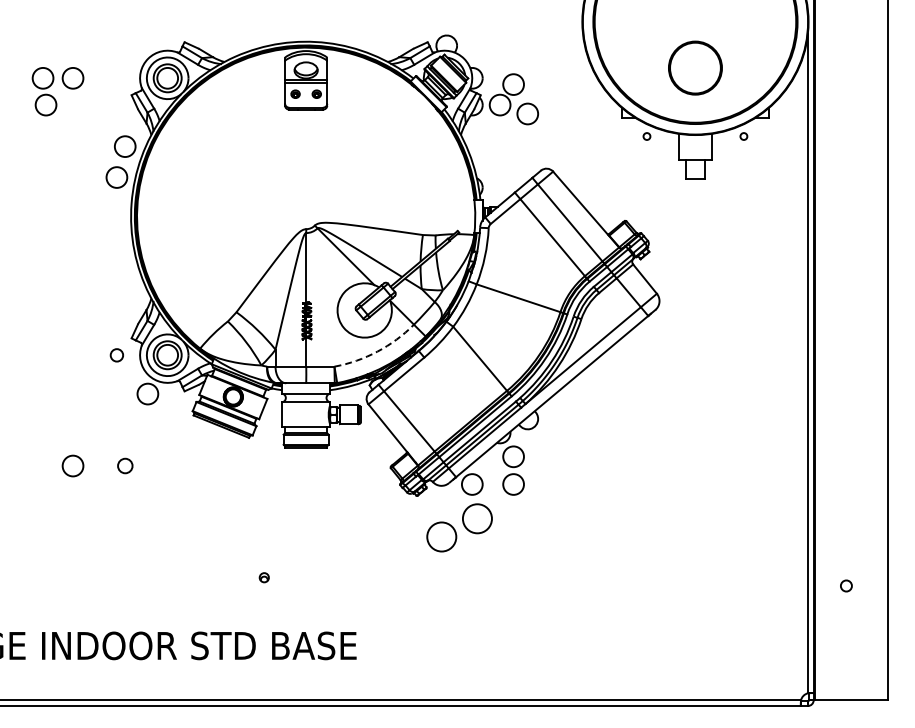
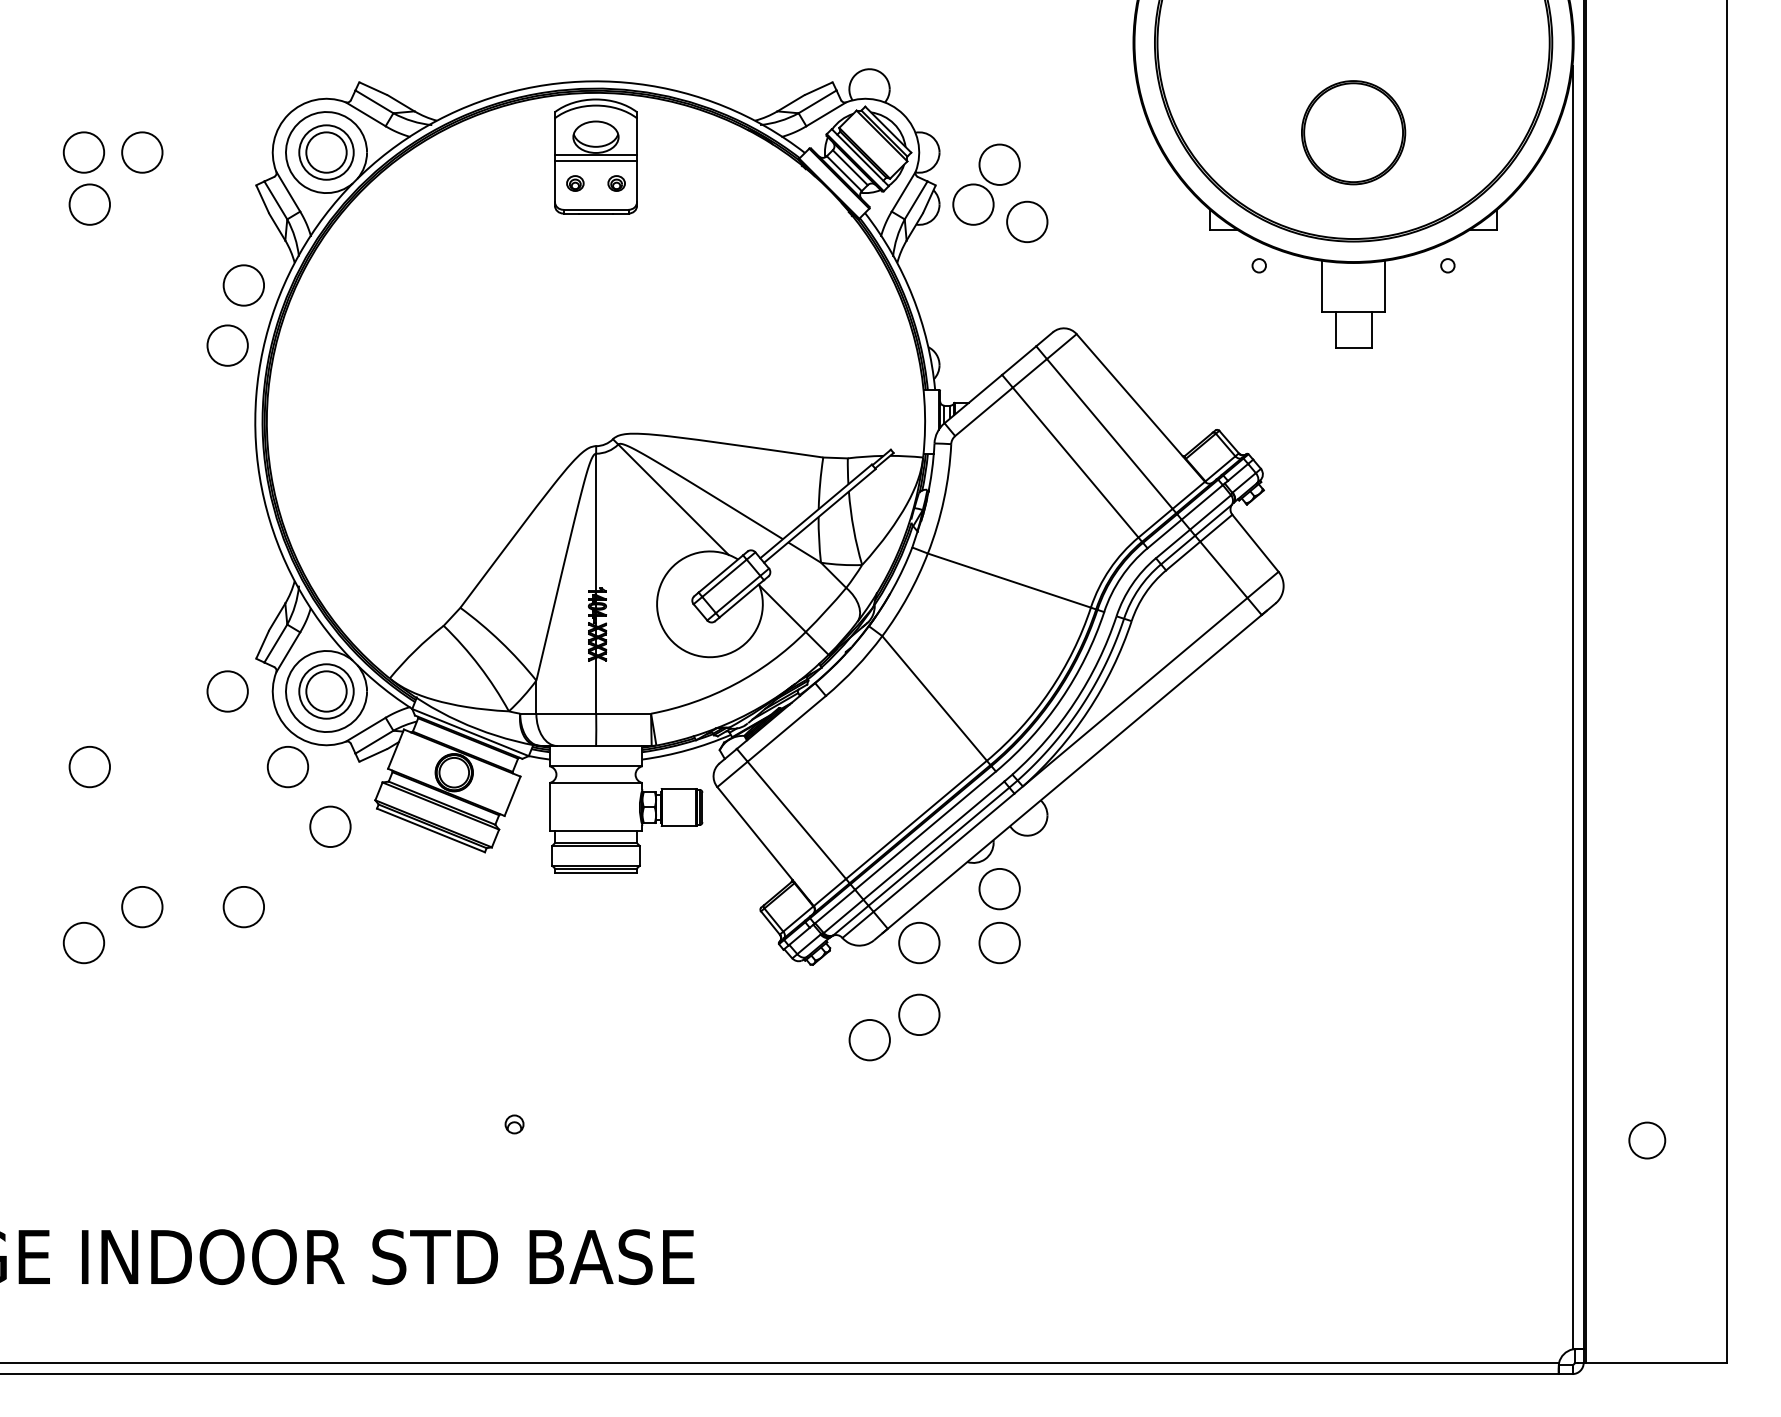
arc: (377, 351) -> (734, 684), dashed -> solid
circle: (116, 355) -> (226, 691), size x1.67
circle: (45, 393) -> (88, 765), added
circle: (169, 424) -> (330, 826), added
circle: (125, 465) -> (244, 906), size x1.43
circle: (42, 484) -> (82, 943), added
part: (459, 527) -> (894, 1026), size x0.71
circle: (846, 585) -> (1647, 1139), size x1.67

